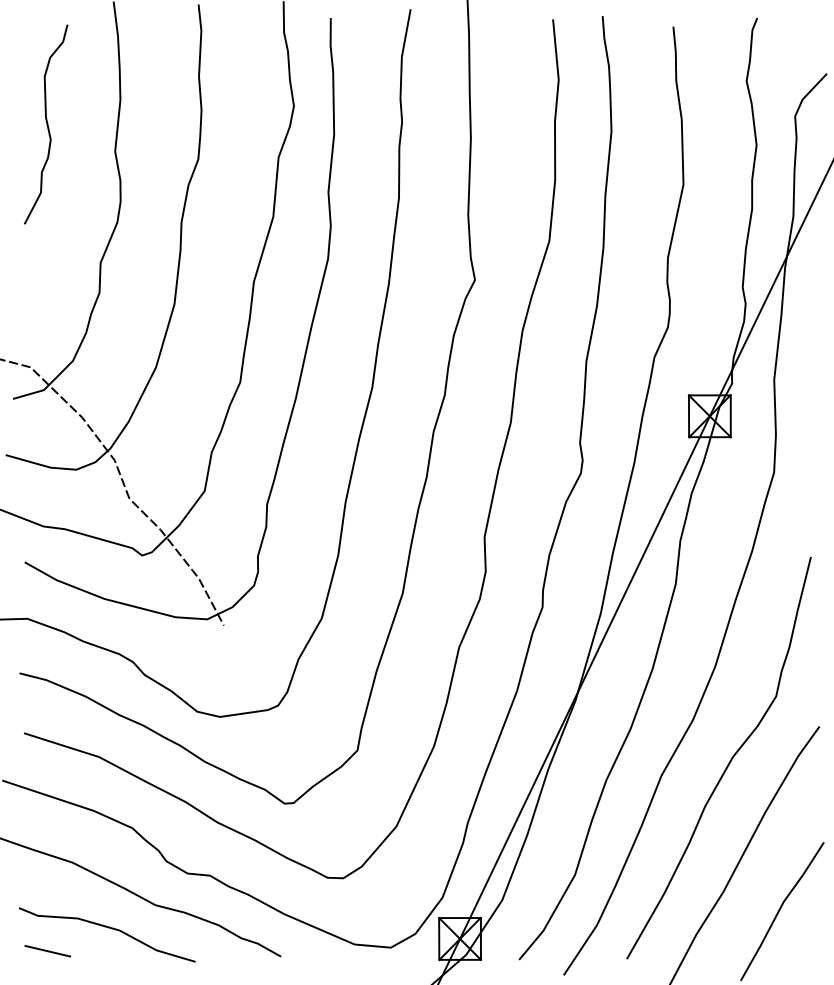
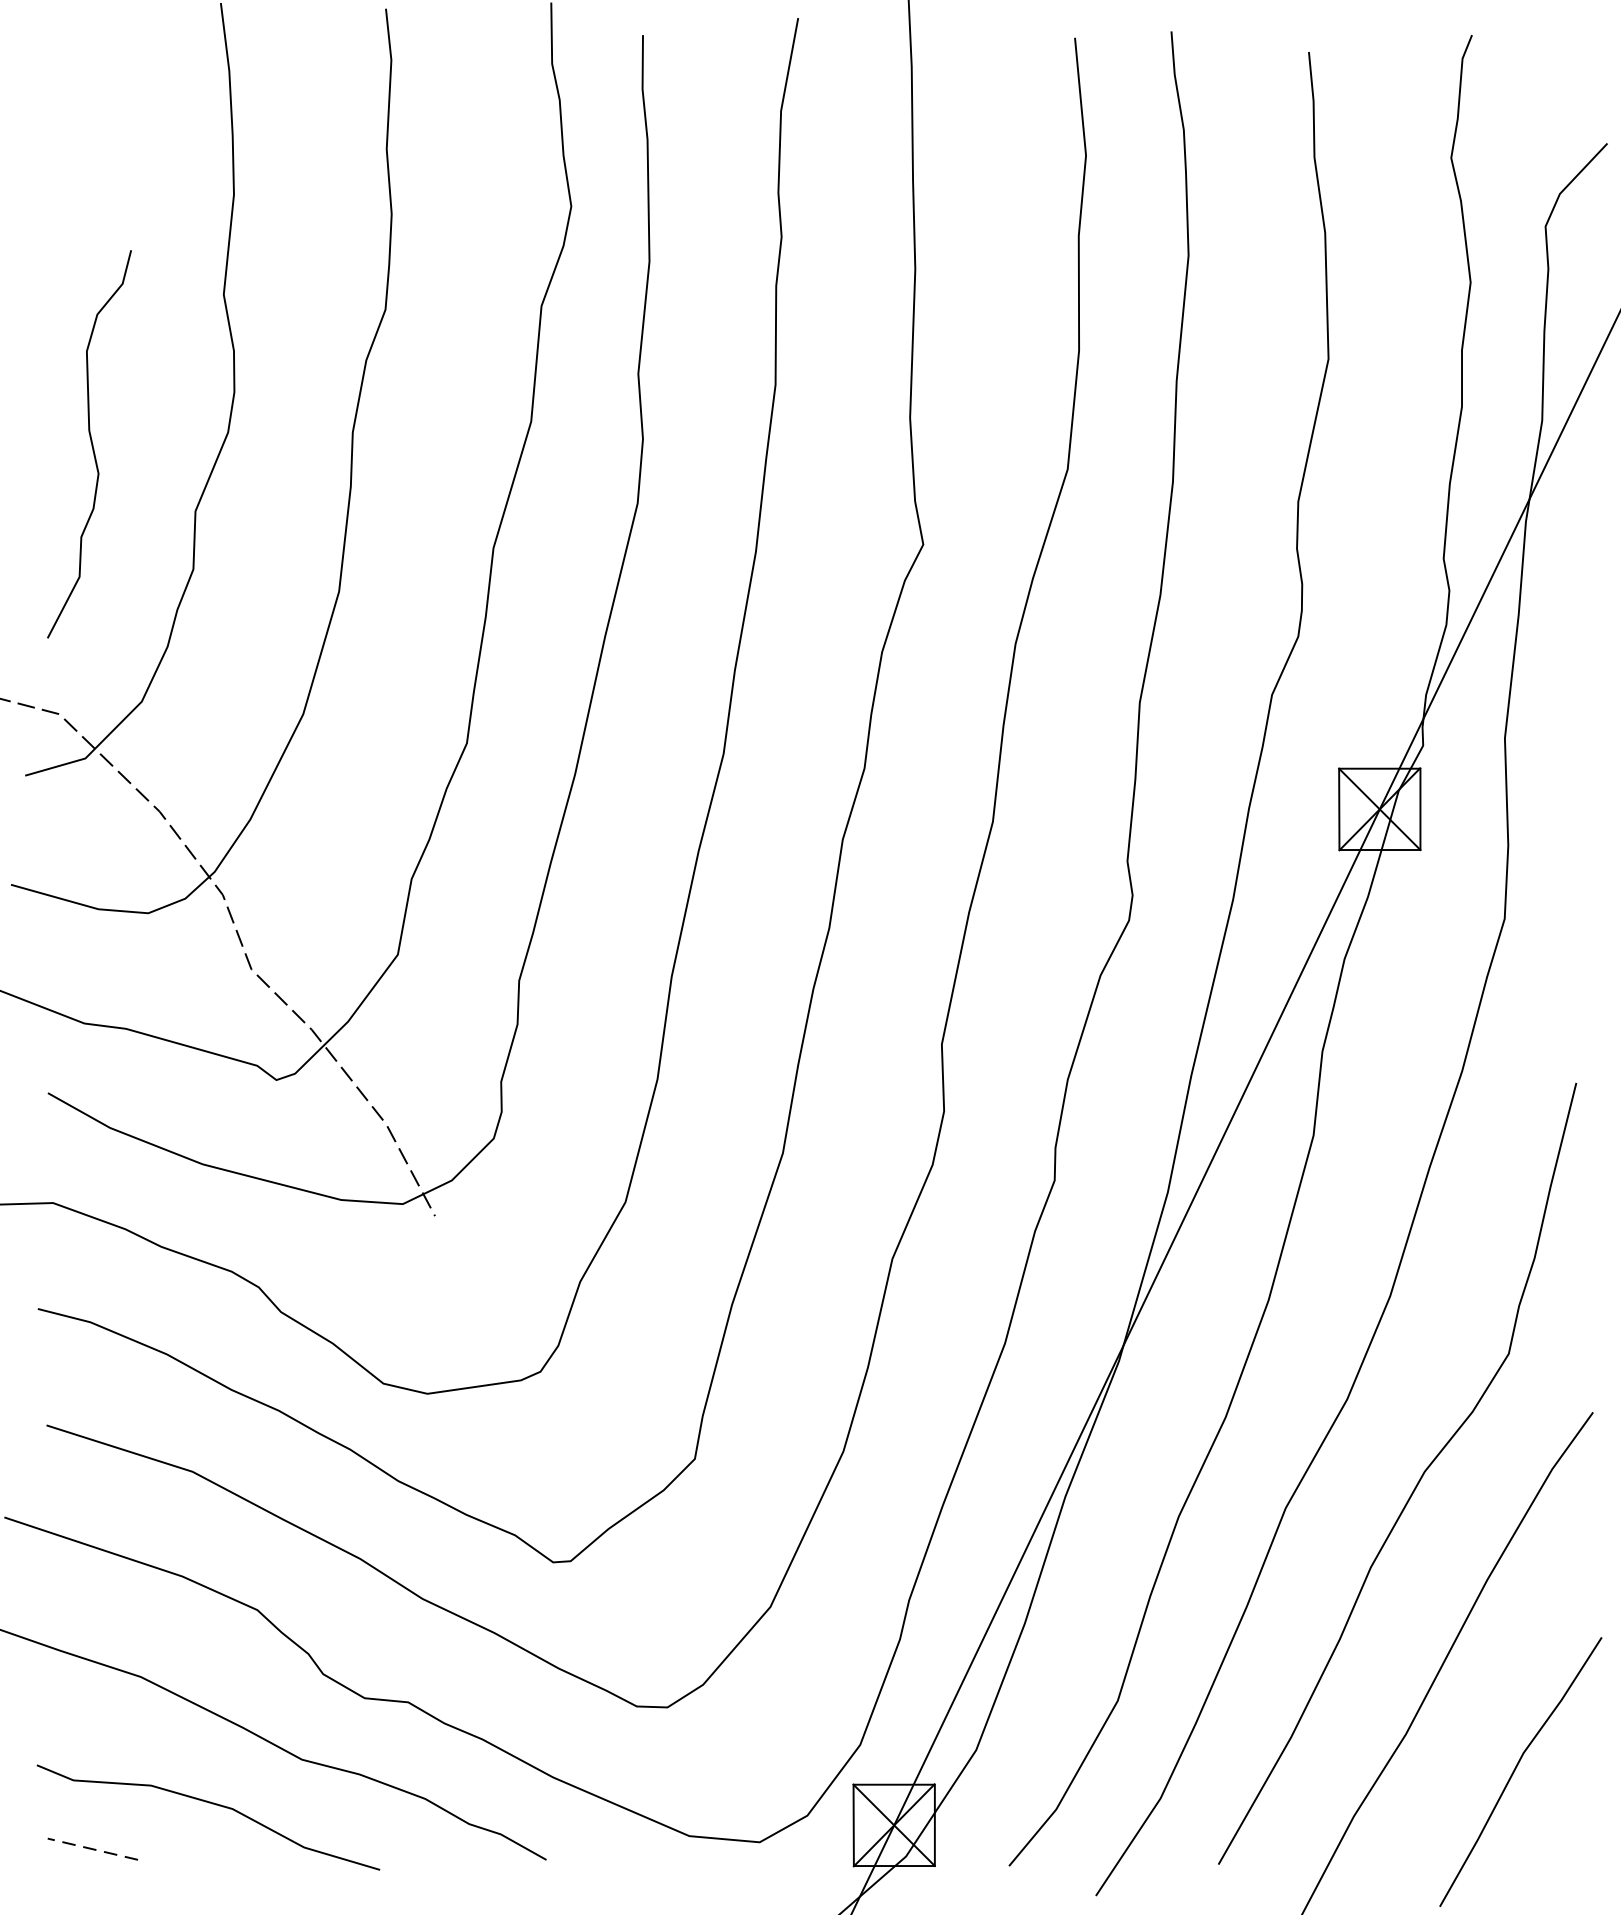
curve: (46, 124) -> (90, 444), moved
line: (47, 951) -> (92, 1849), solid -> dashed

